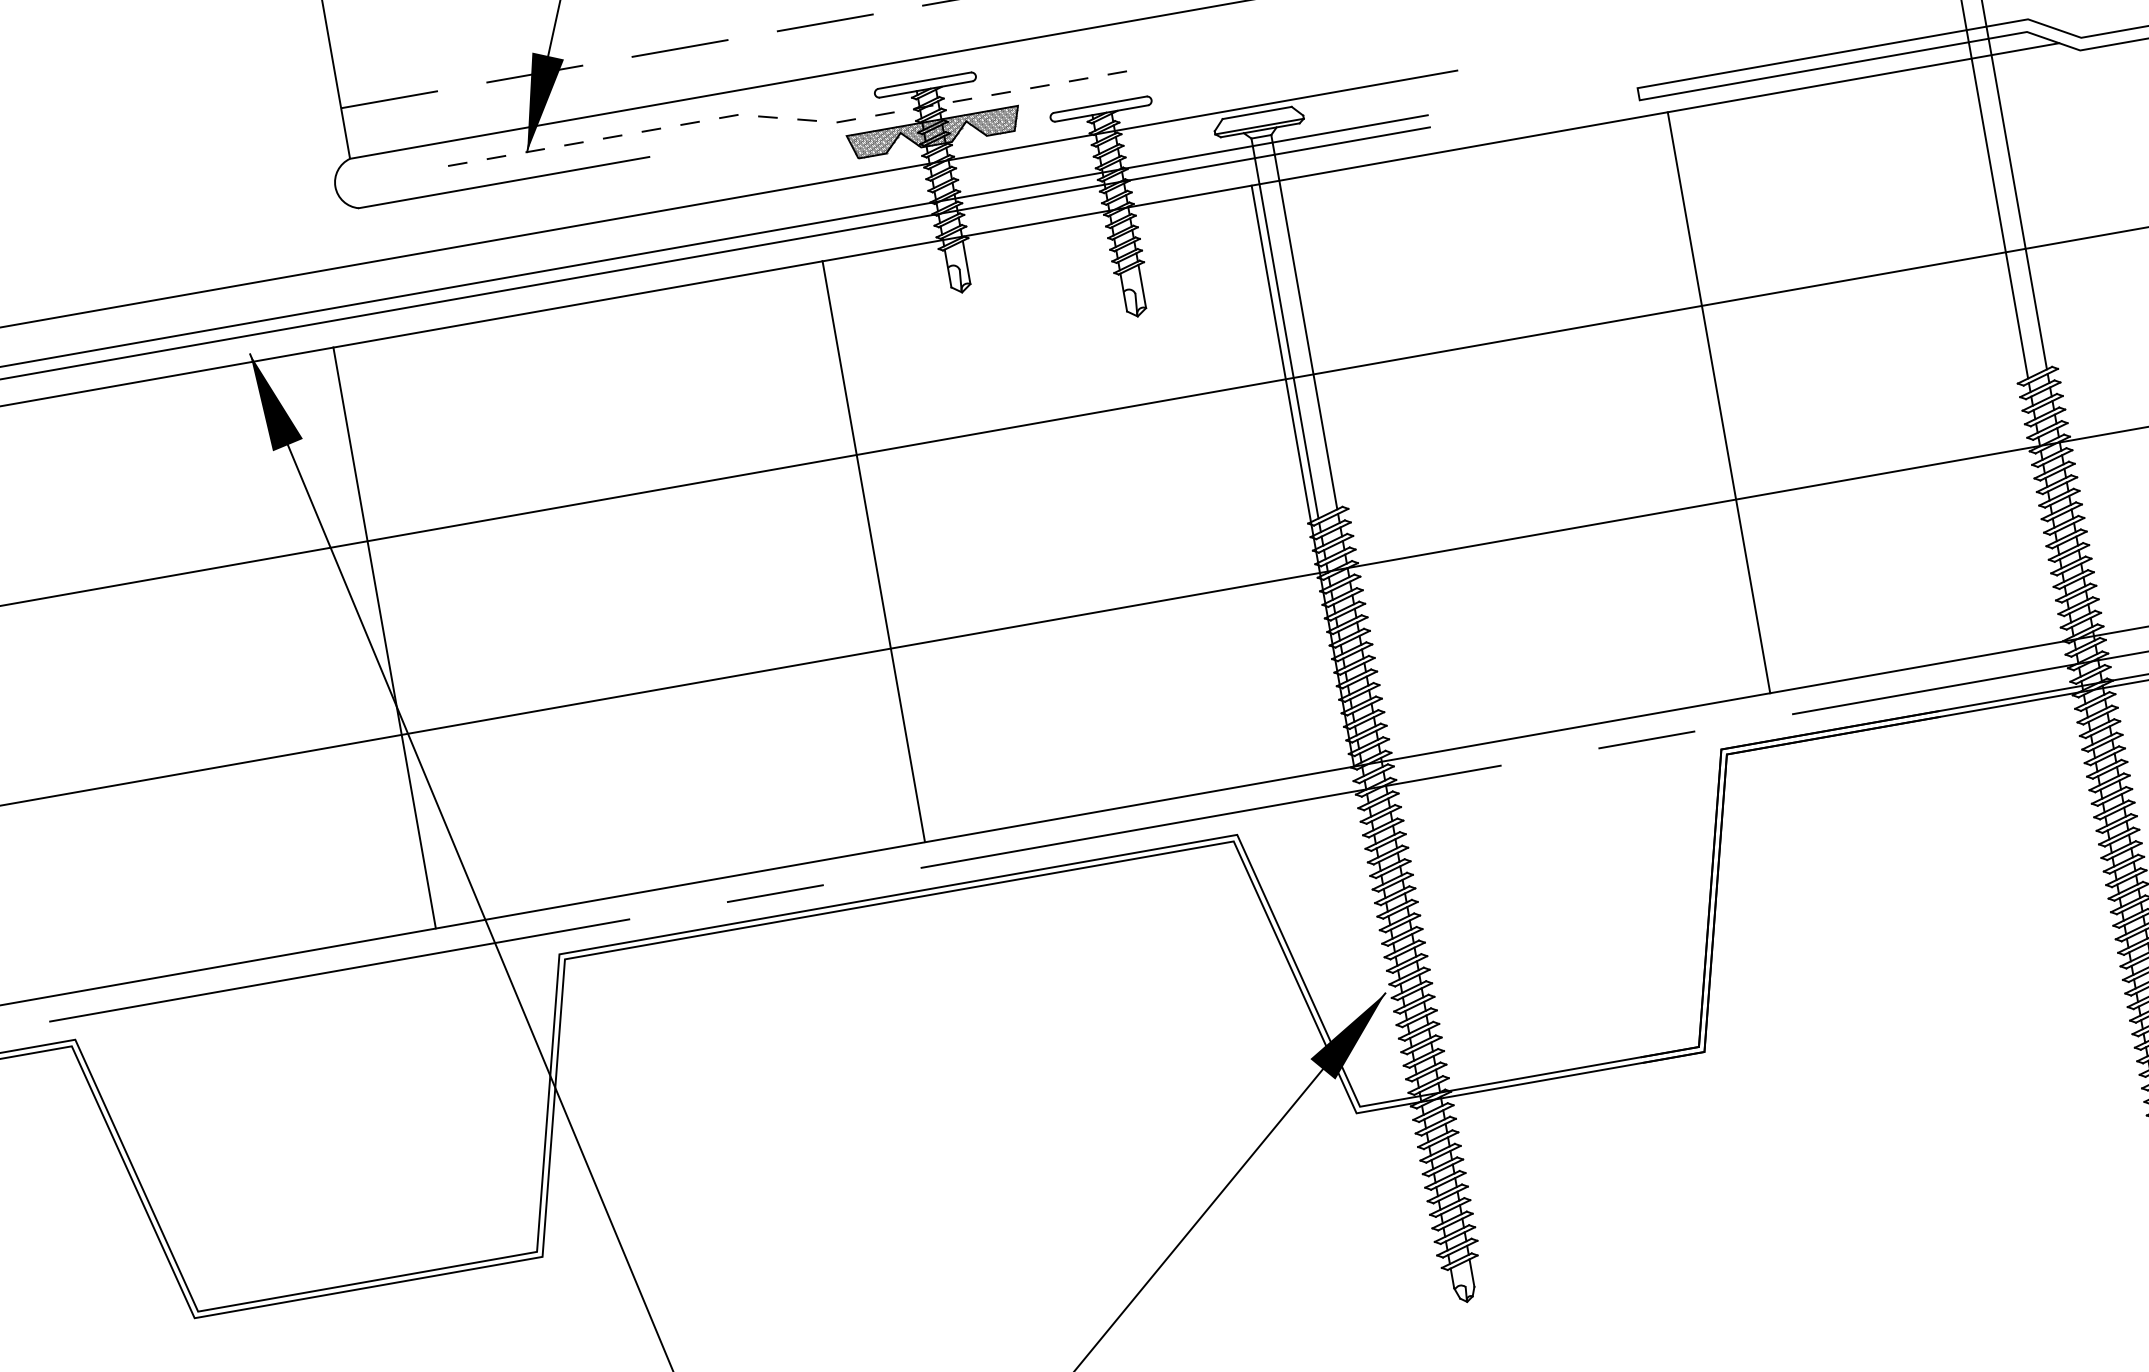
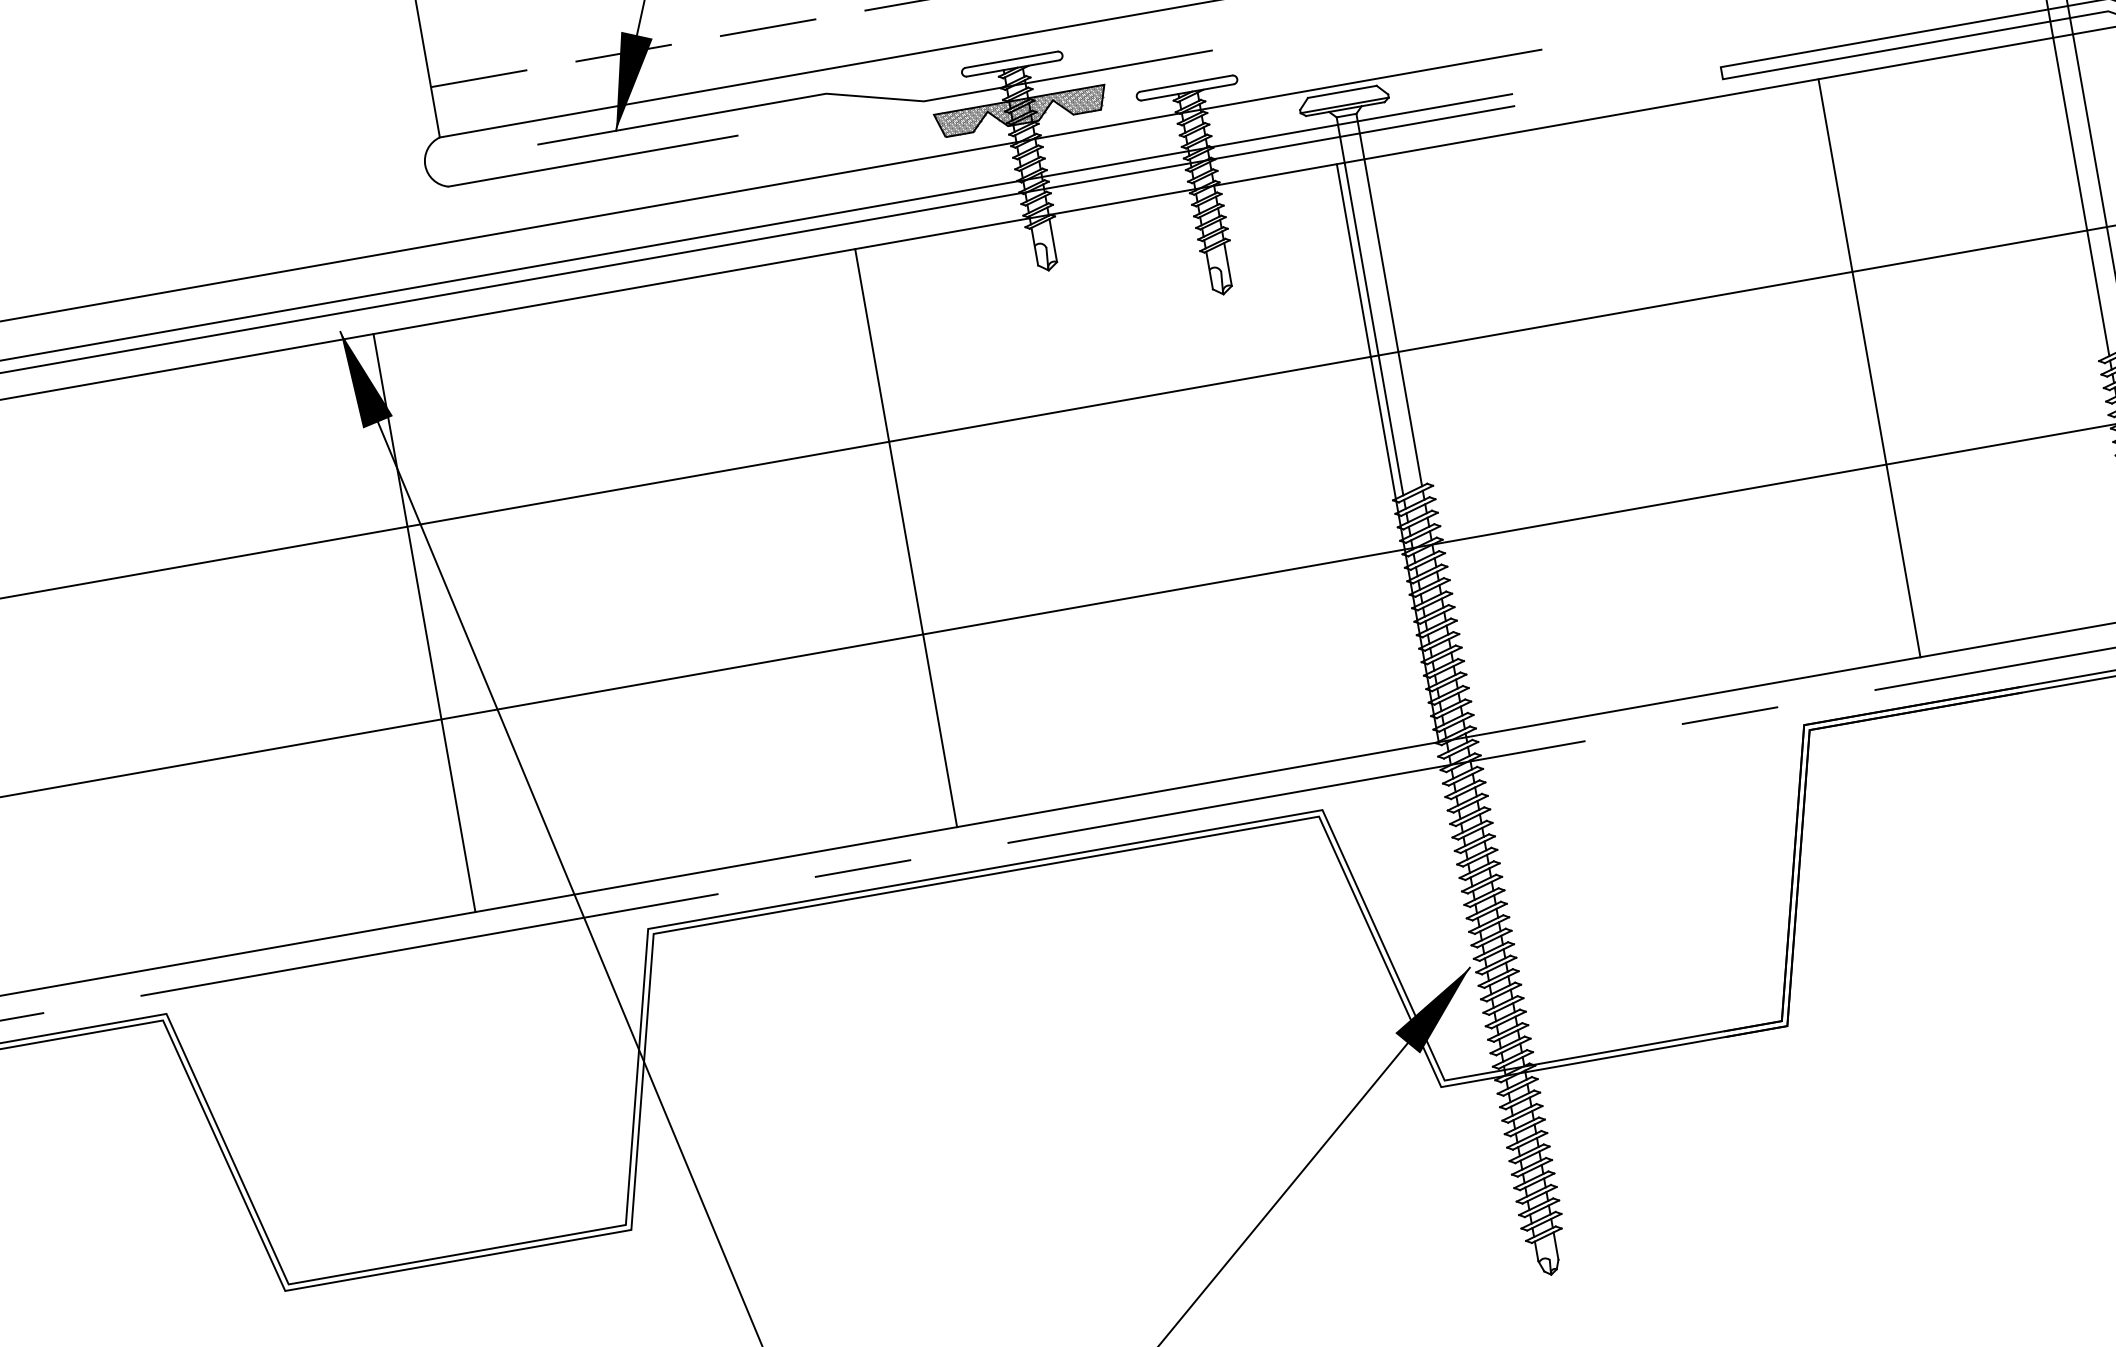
line: (787, 118) -> (875, 97), dashed -> solid
line: (1718, 402) -> (1868, 367), moved
line: (873, 551) -> (905, 538), moved
line: (384, 637) -> (424, 622), moved

